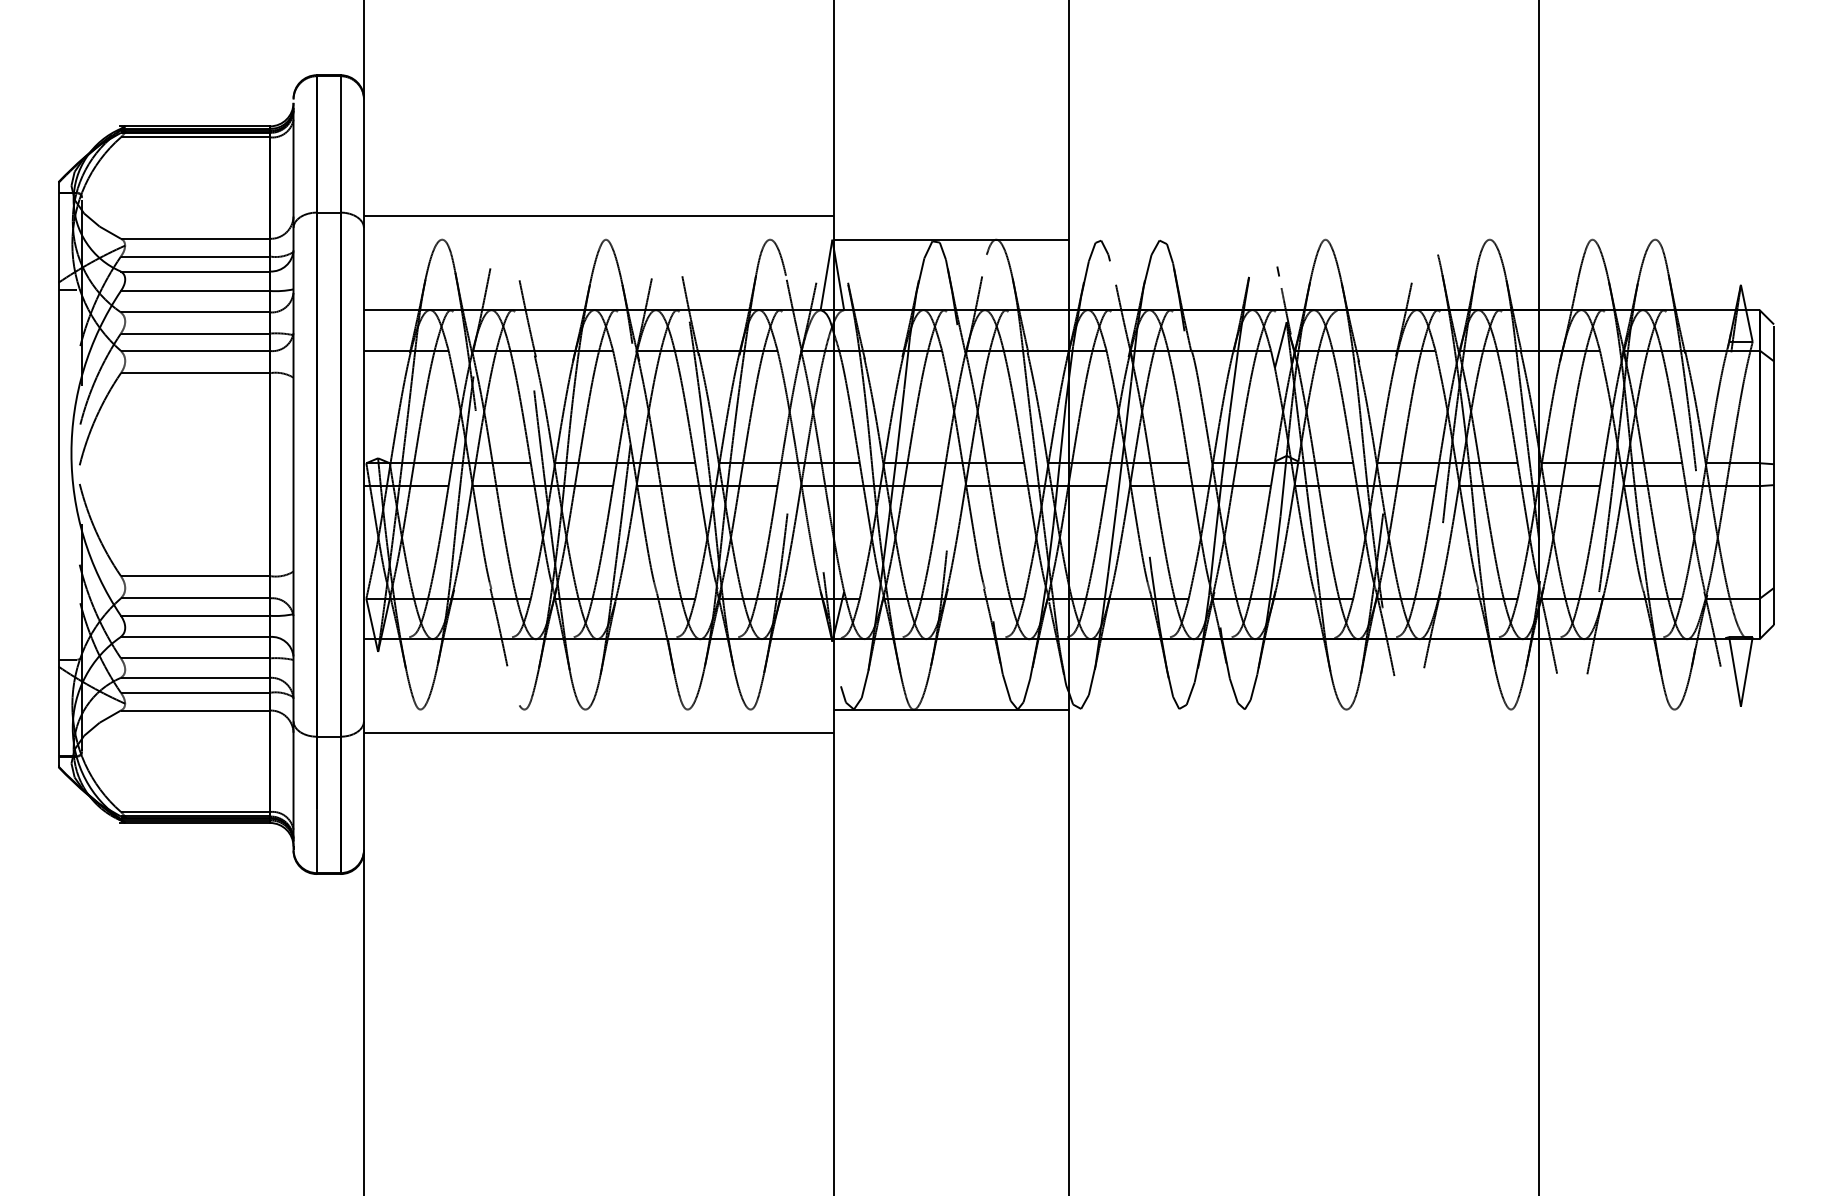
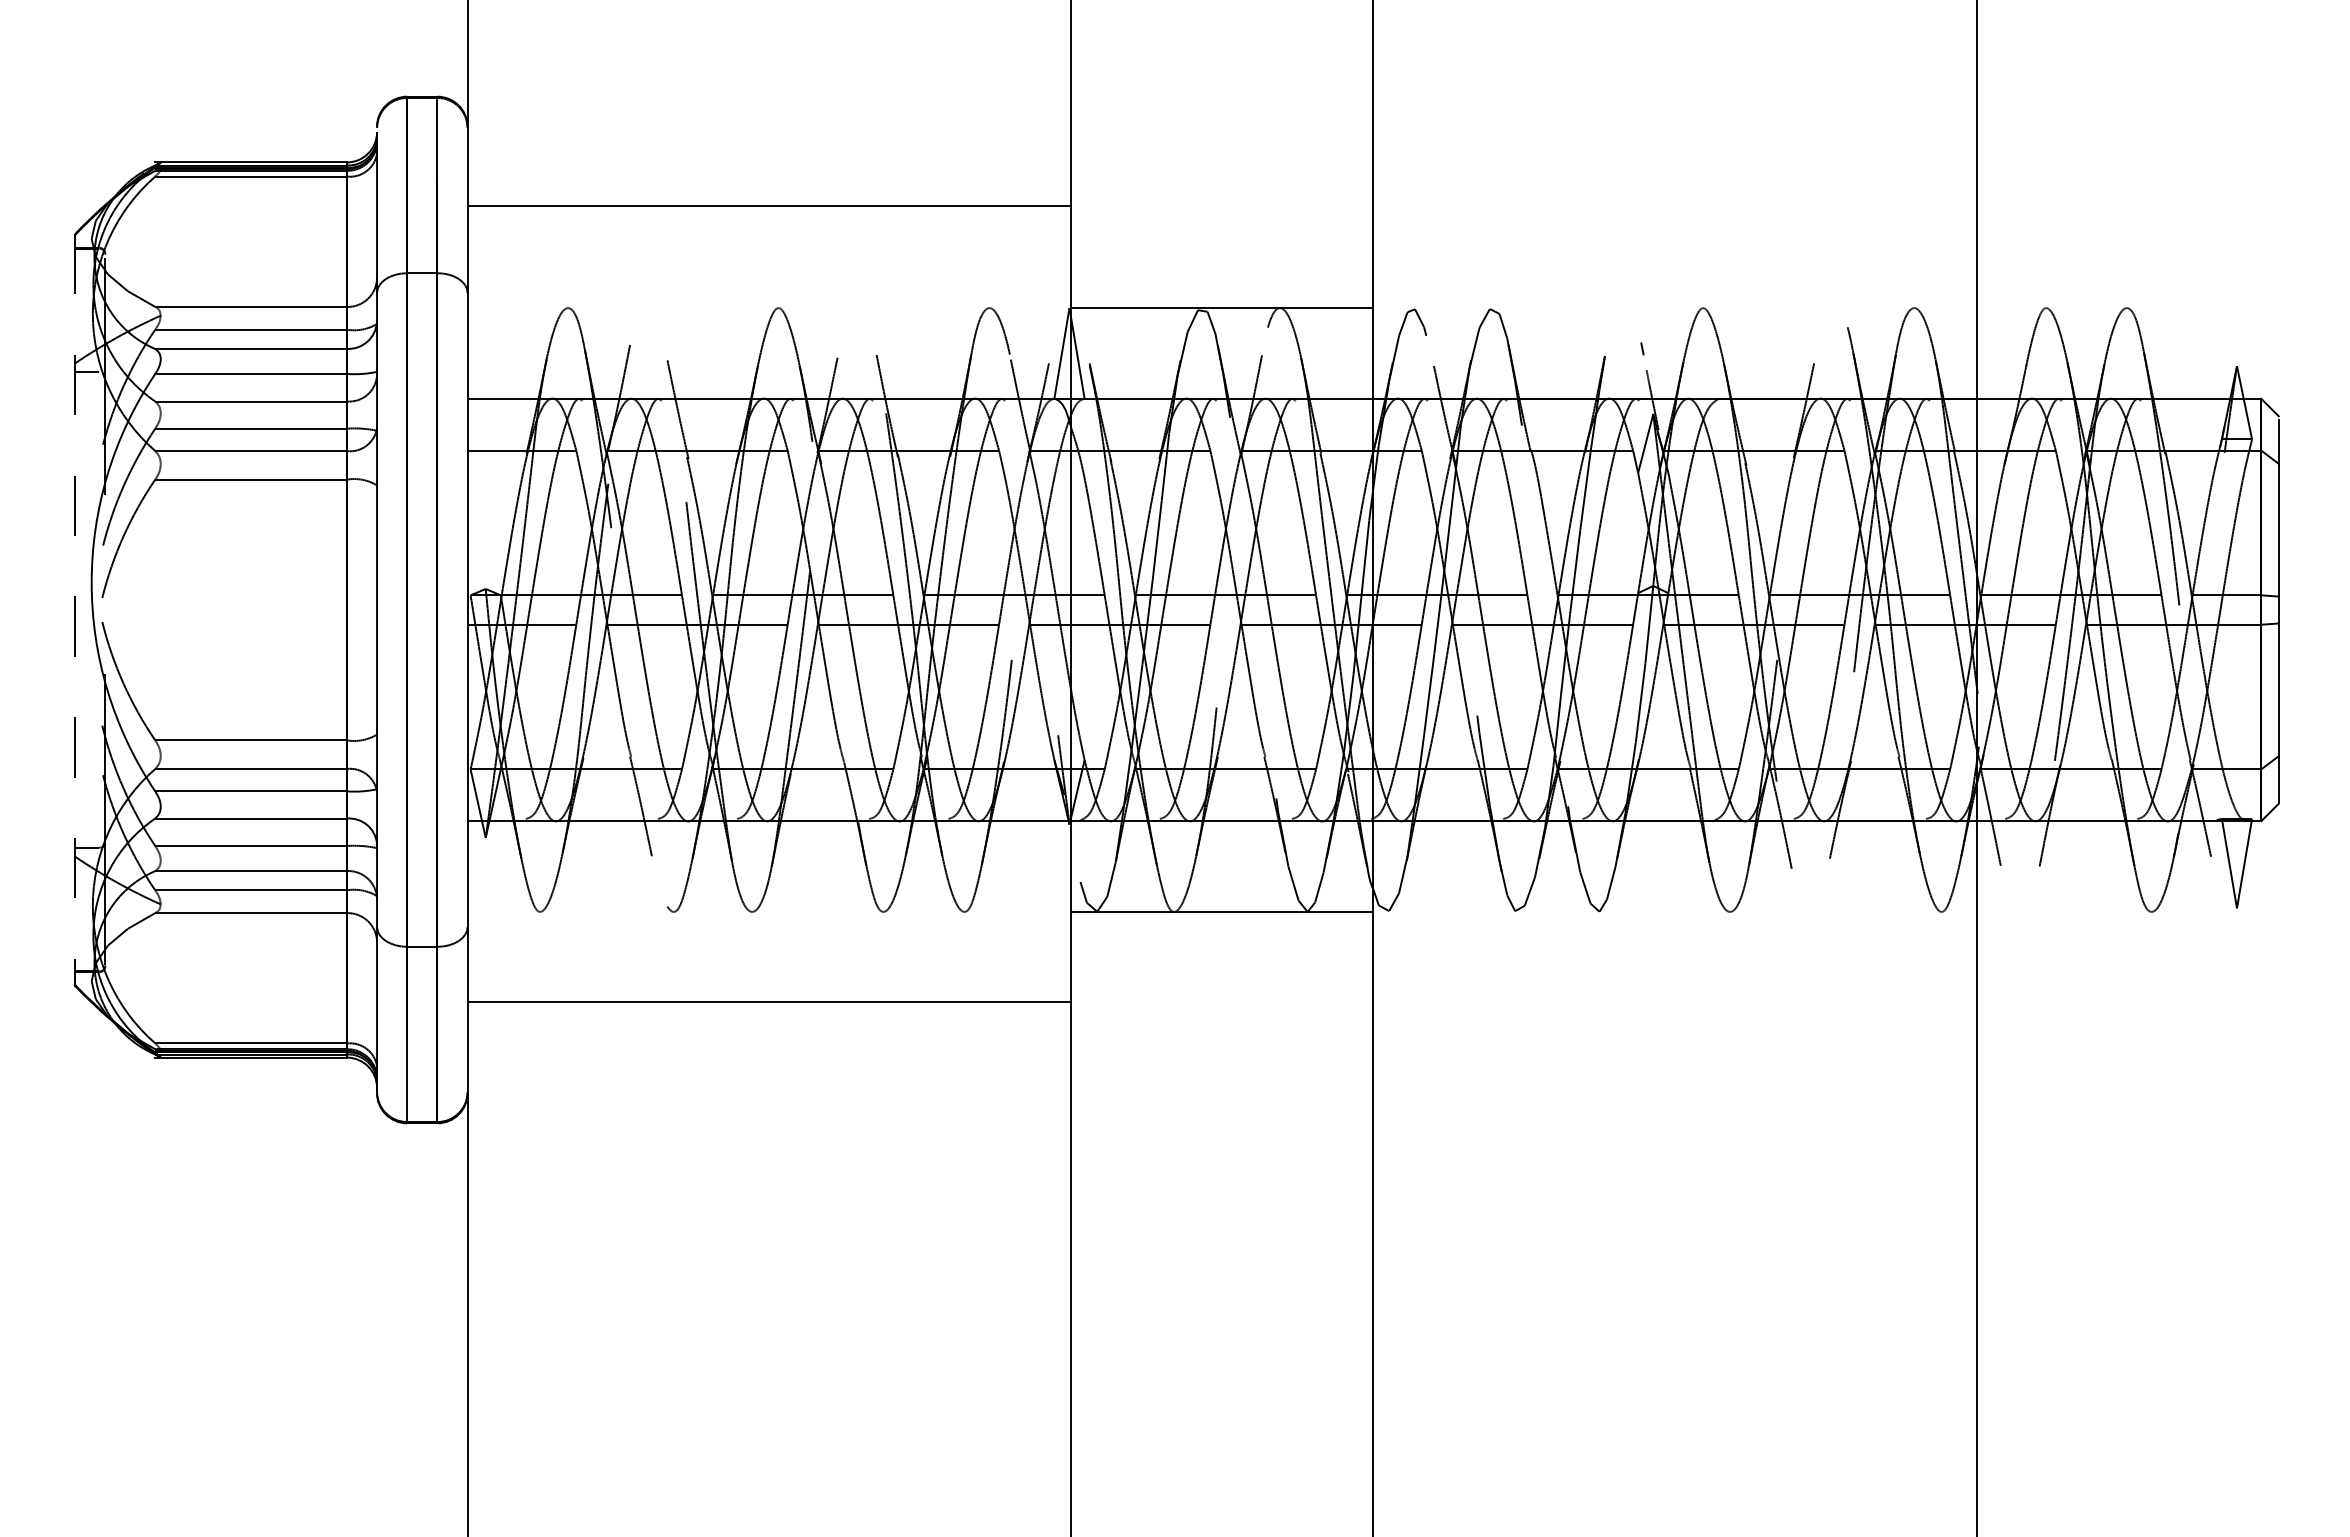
line: (598, 215) -> (769, 205), moved
line: (58, 475) -> (75, 610), solid -> dashed
line: (598, 733) -> (769, 1002), moved

